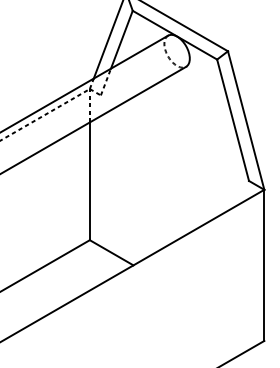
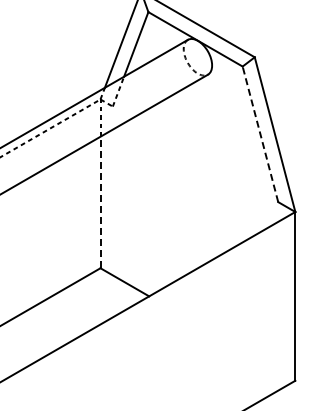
line: (233, 119) -> (260, 133), solid -> dashed
line: (89, 181) -> (100, 202), solid -> dashed

